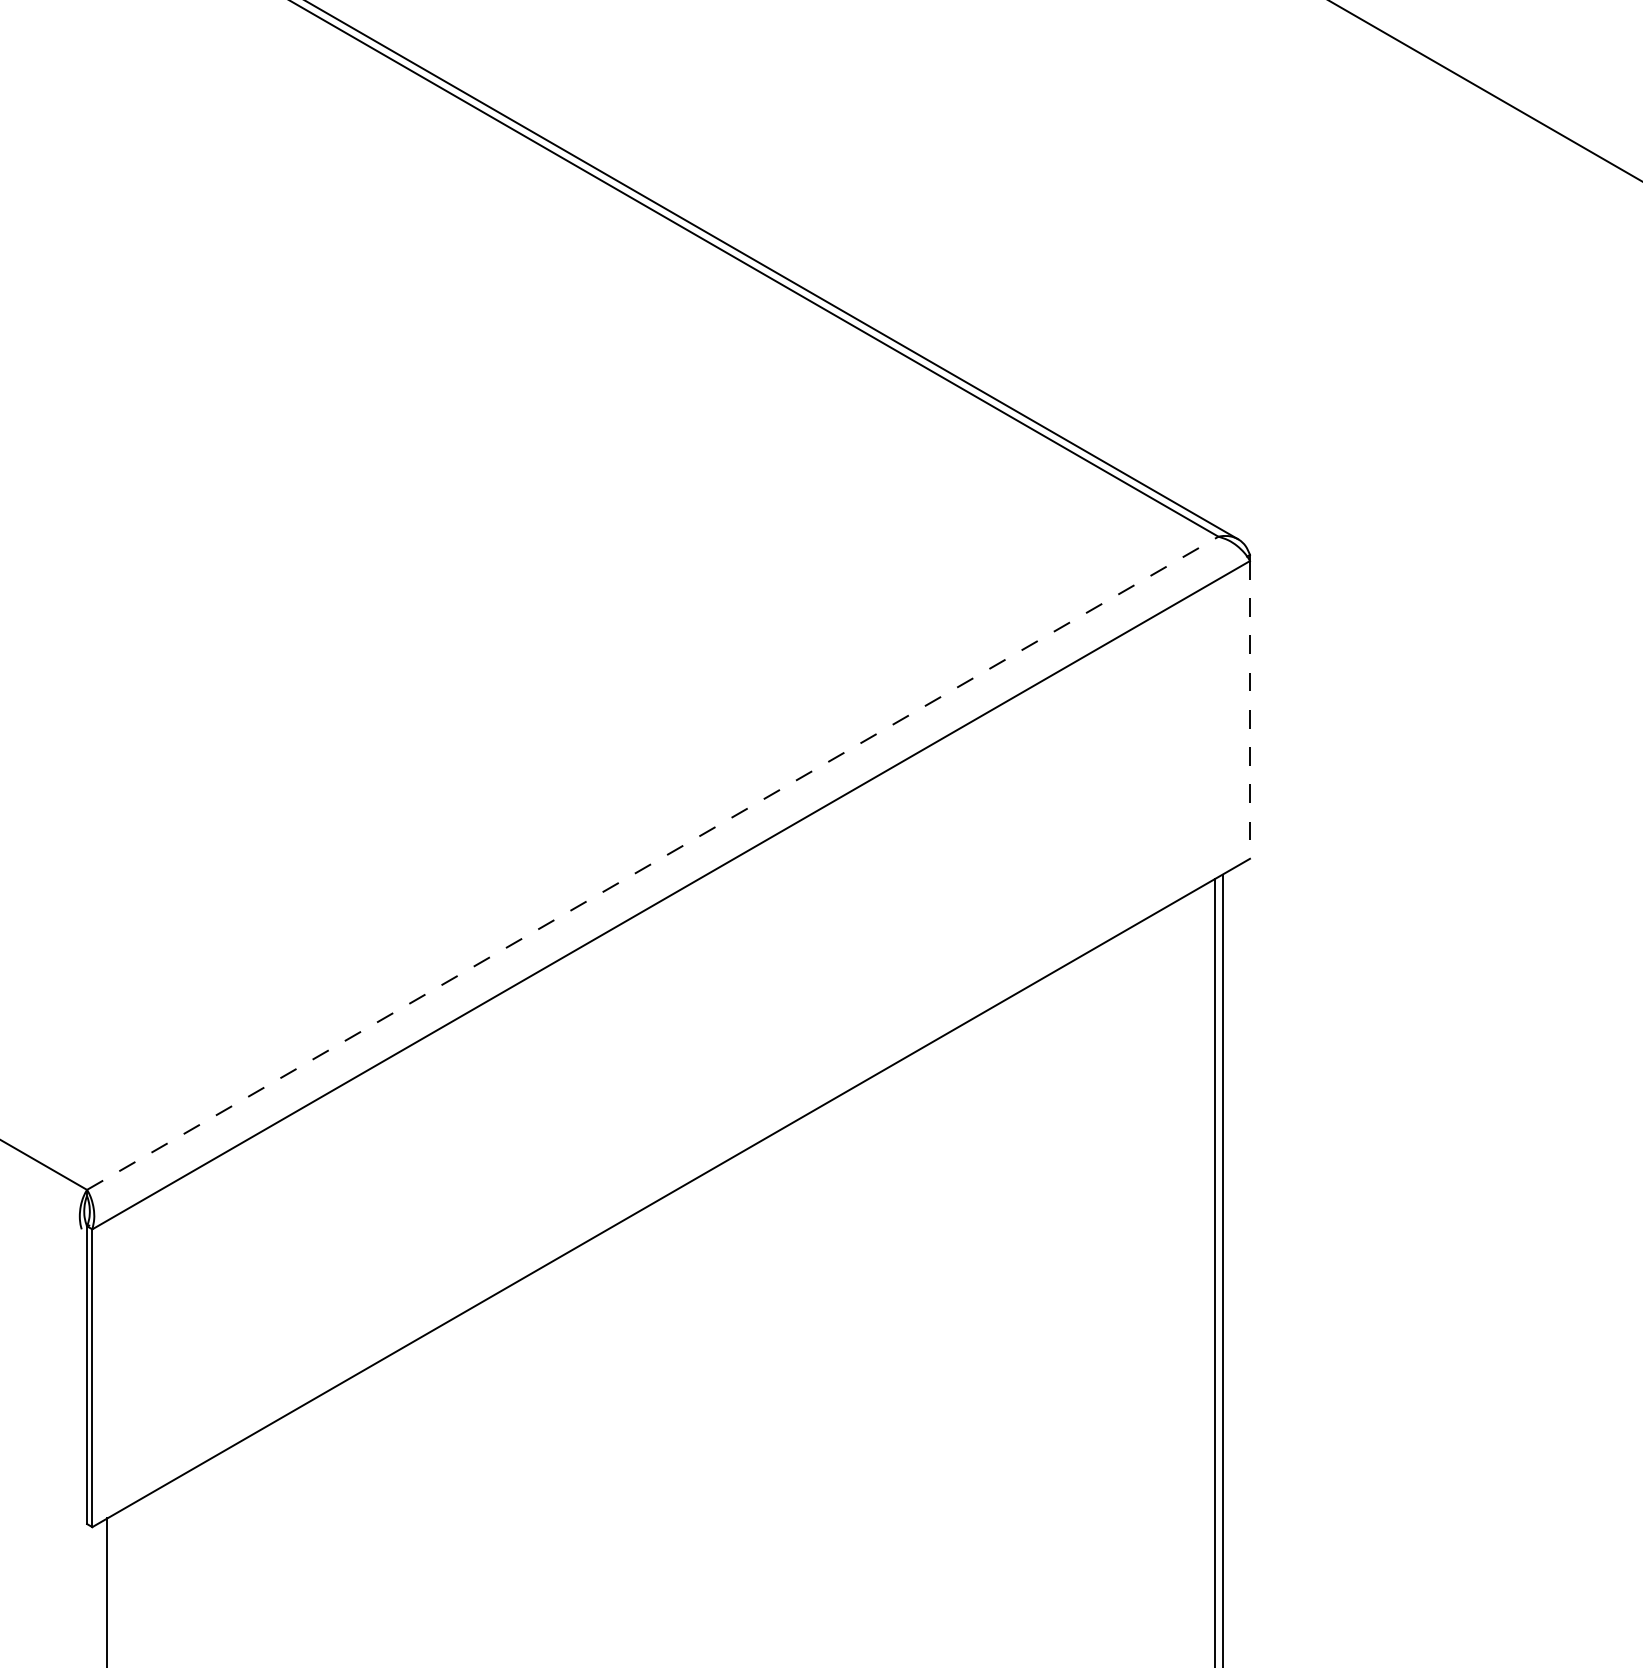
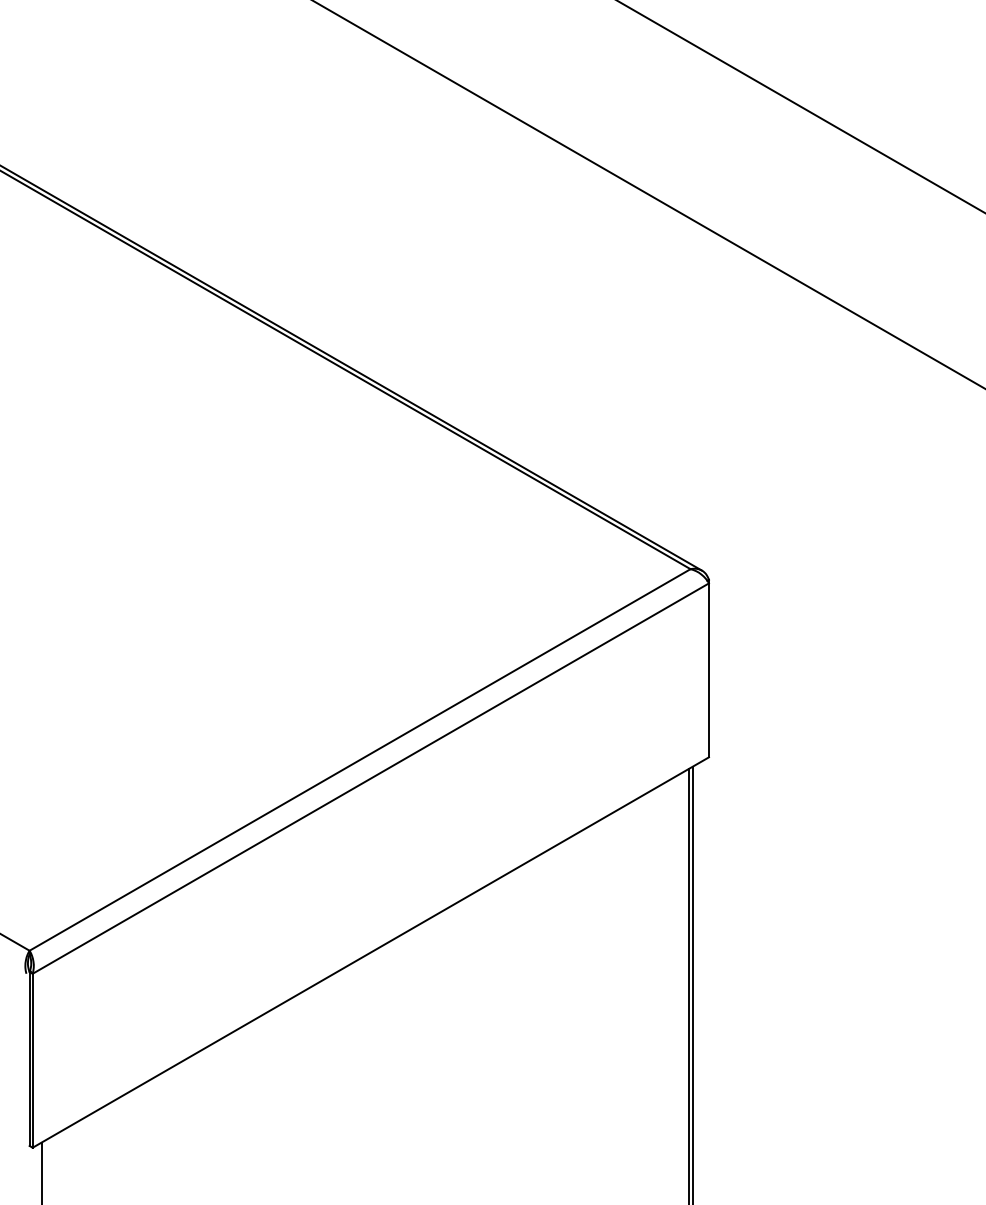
line: (1249, 710) -> (708, 670), dashed -> solid
line: (653, 862) -> (360, 759), dashed -> solid

